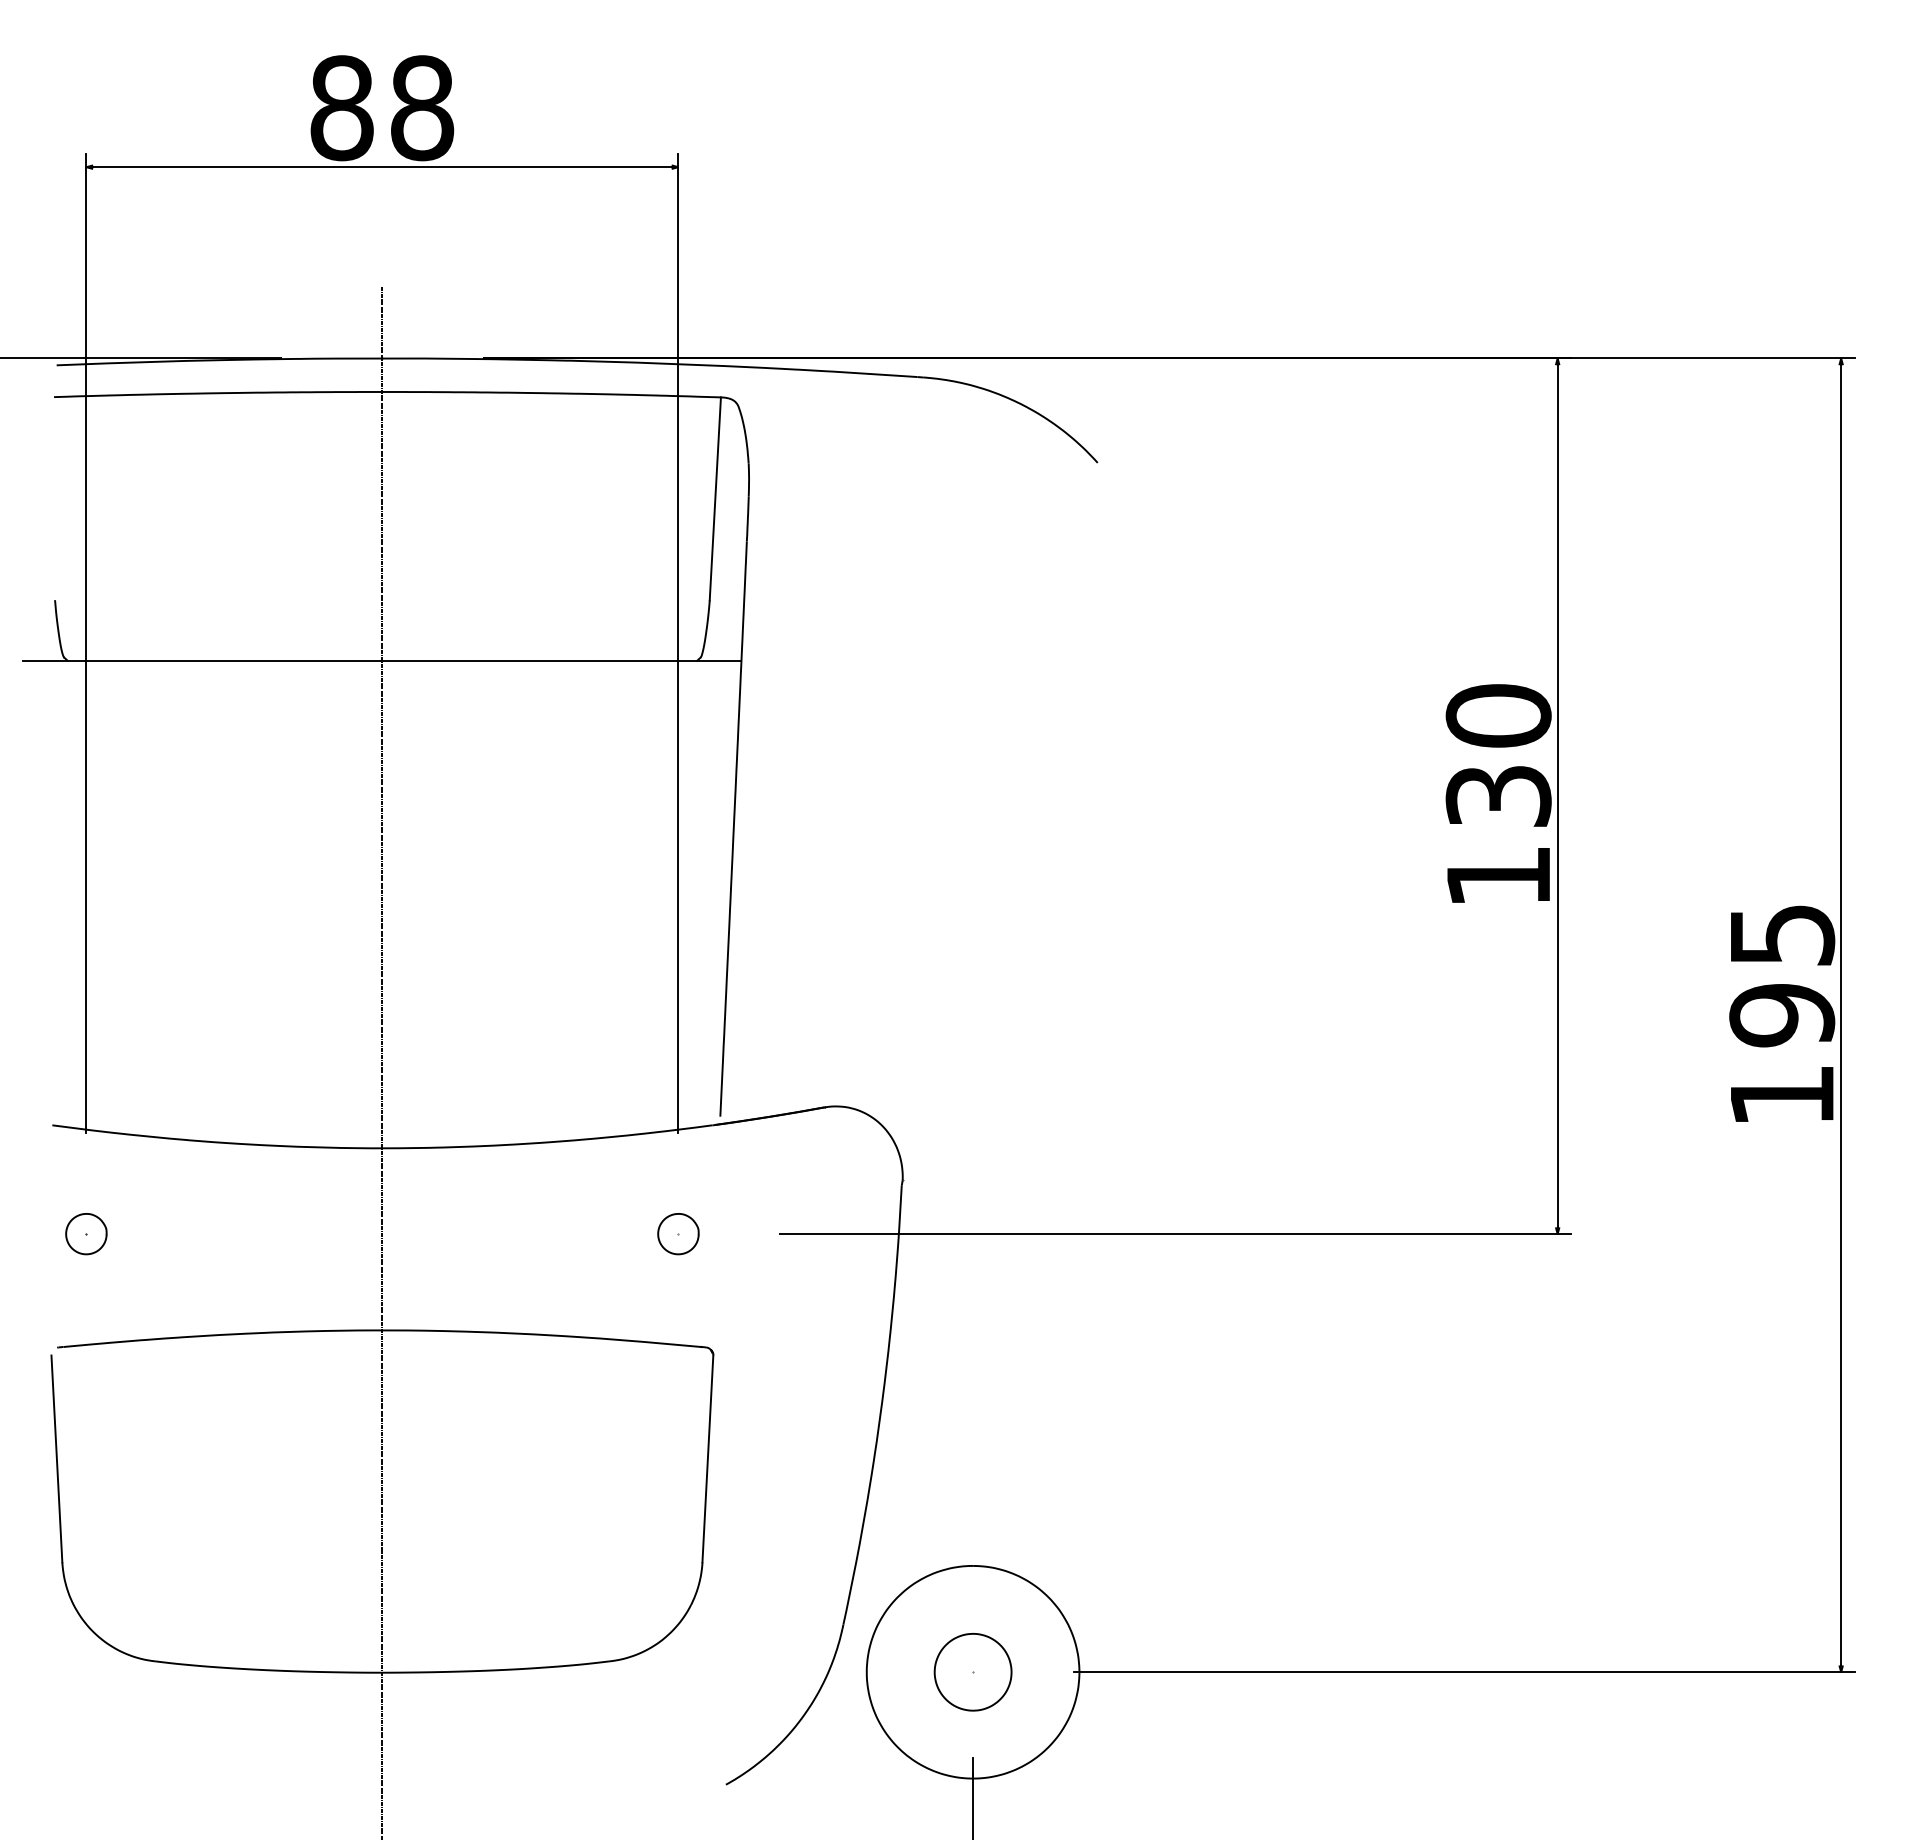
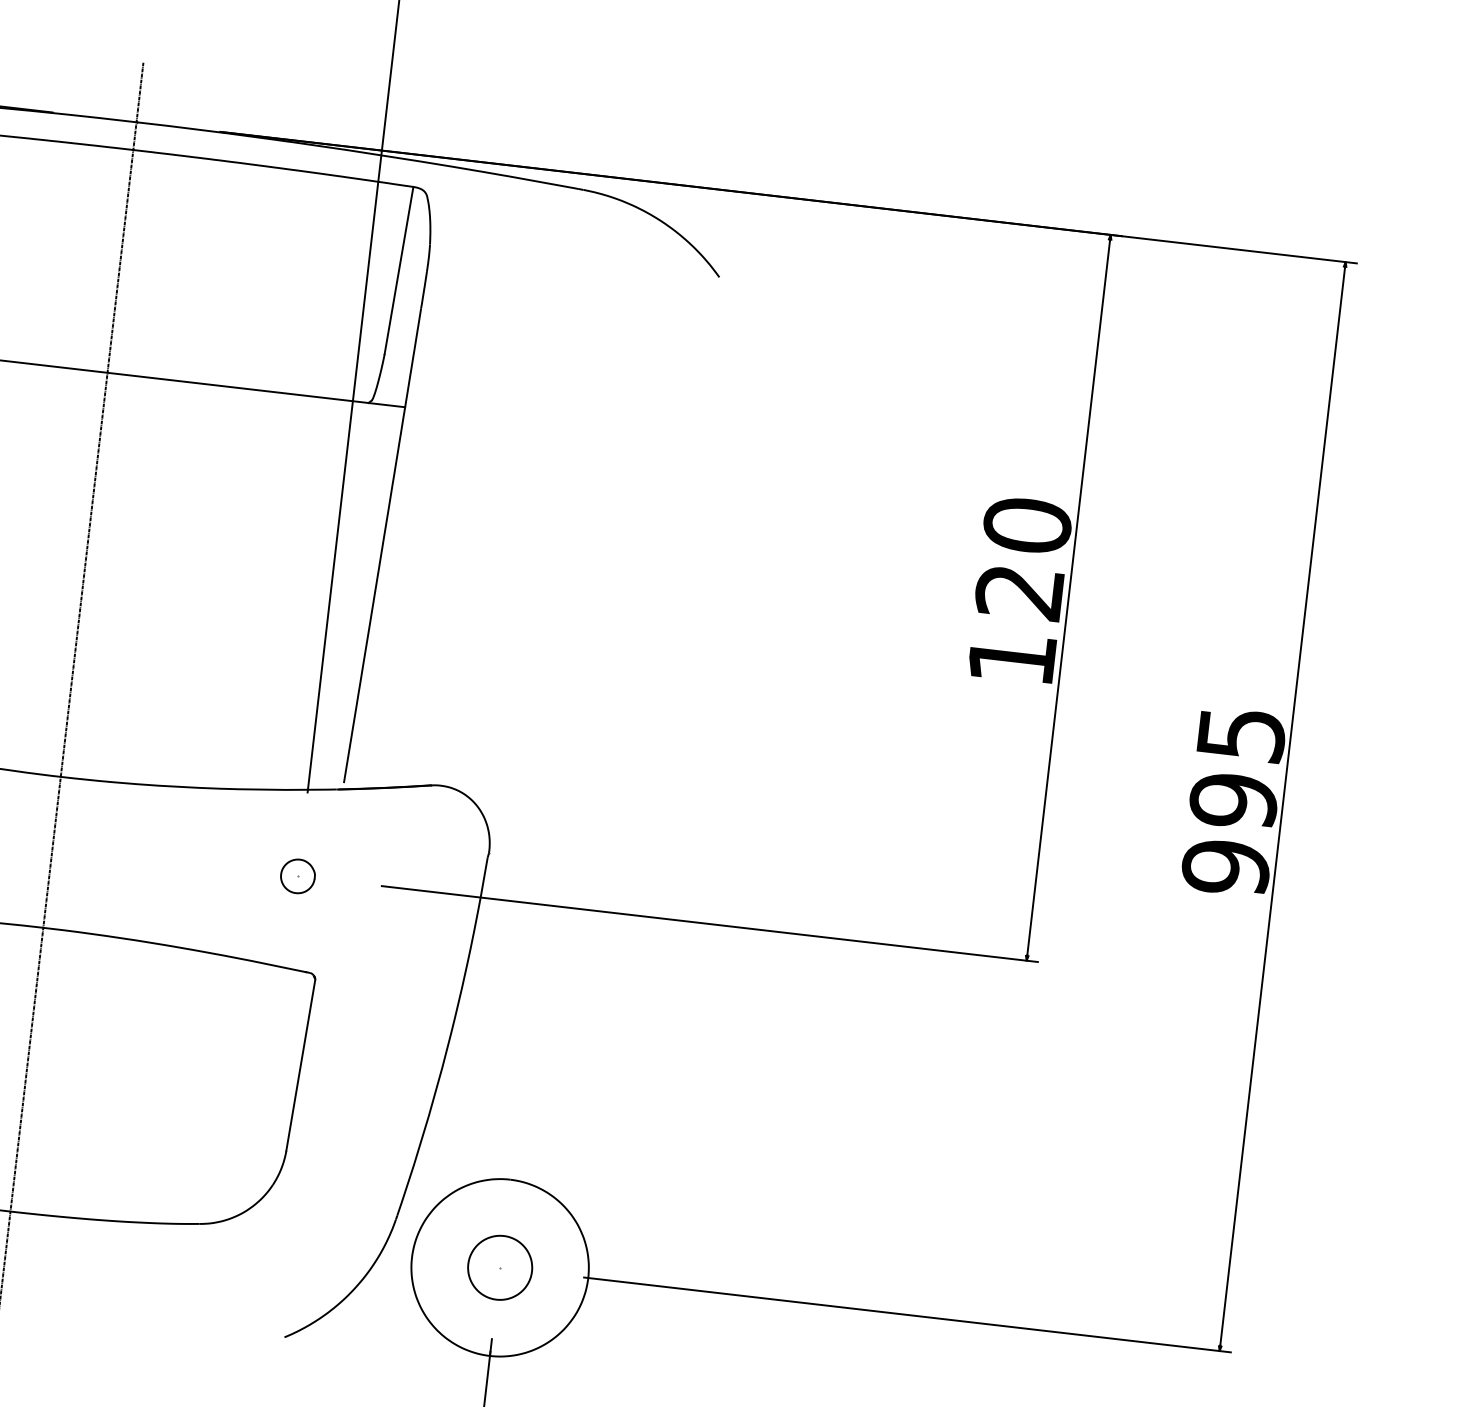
text: (1498, 796) -> (1019, 592), 130 -> 120
text: (1782, 1095) -> (1226, 867), 195 -> 995

